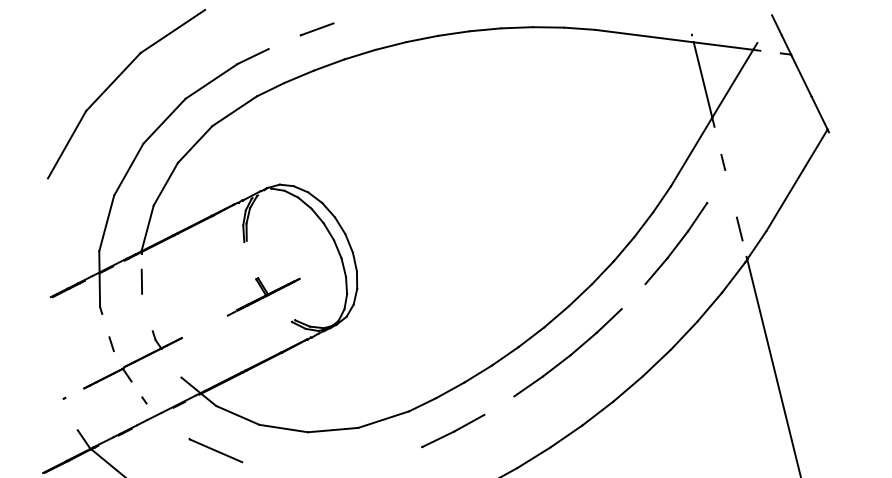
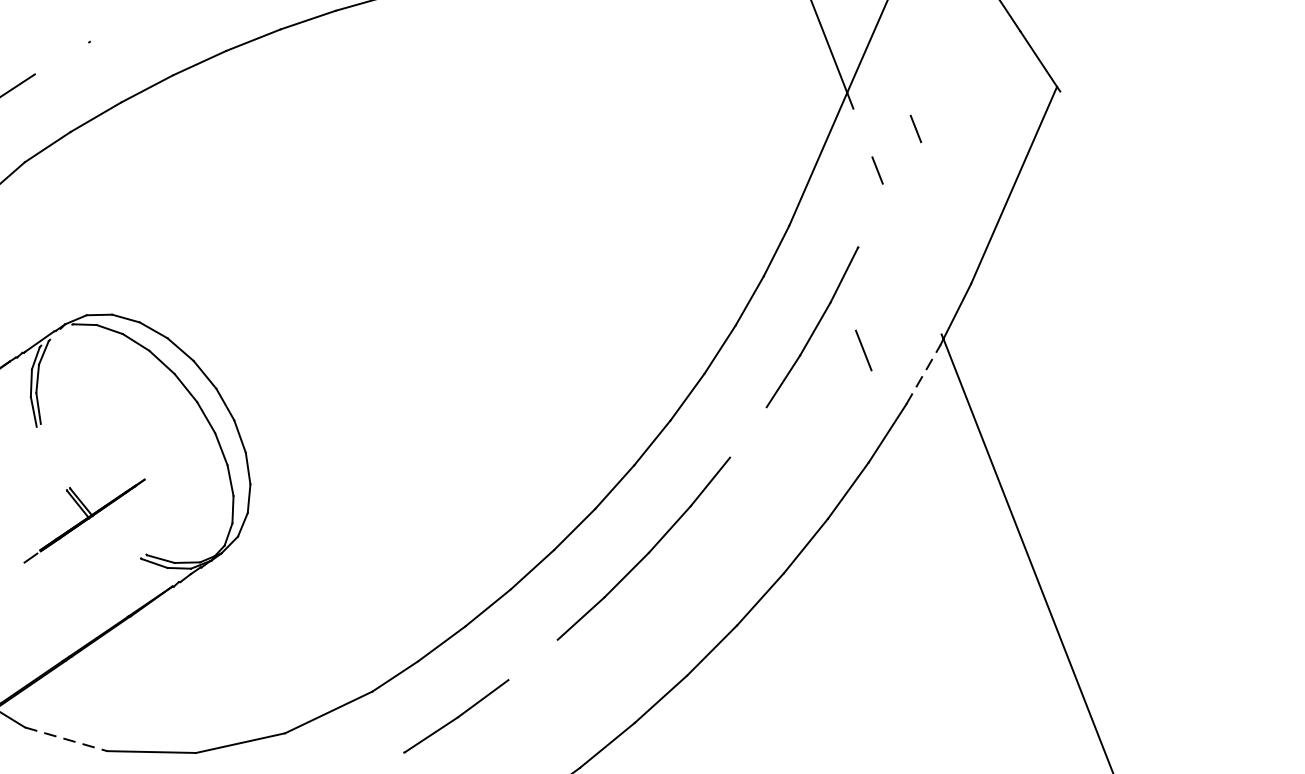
line: (317, 29) -> (117, 27), removed
line: (747, 141) -> (916, 127), added
line: (739, 228) -> (863, 349), moved
line: (733, 277) -> (923, 374), solid -> dashed
line: (237, 415) -> (65, 739), solid -> dashed

